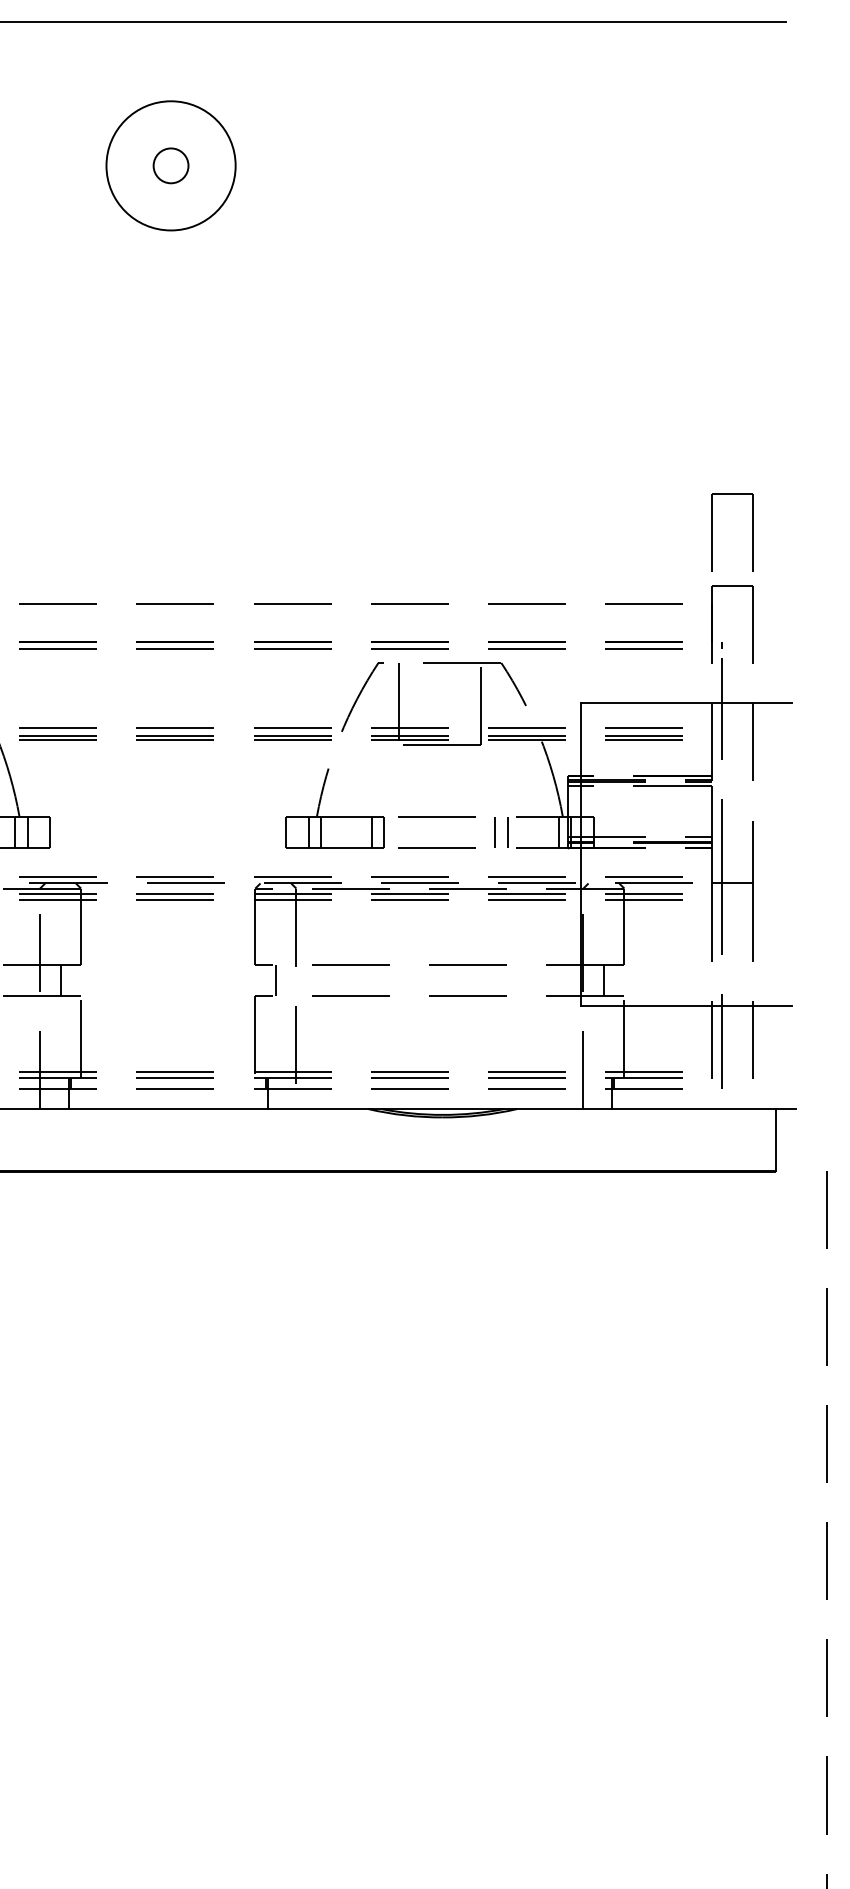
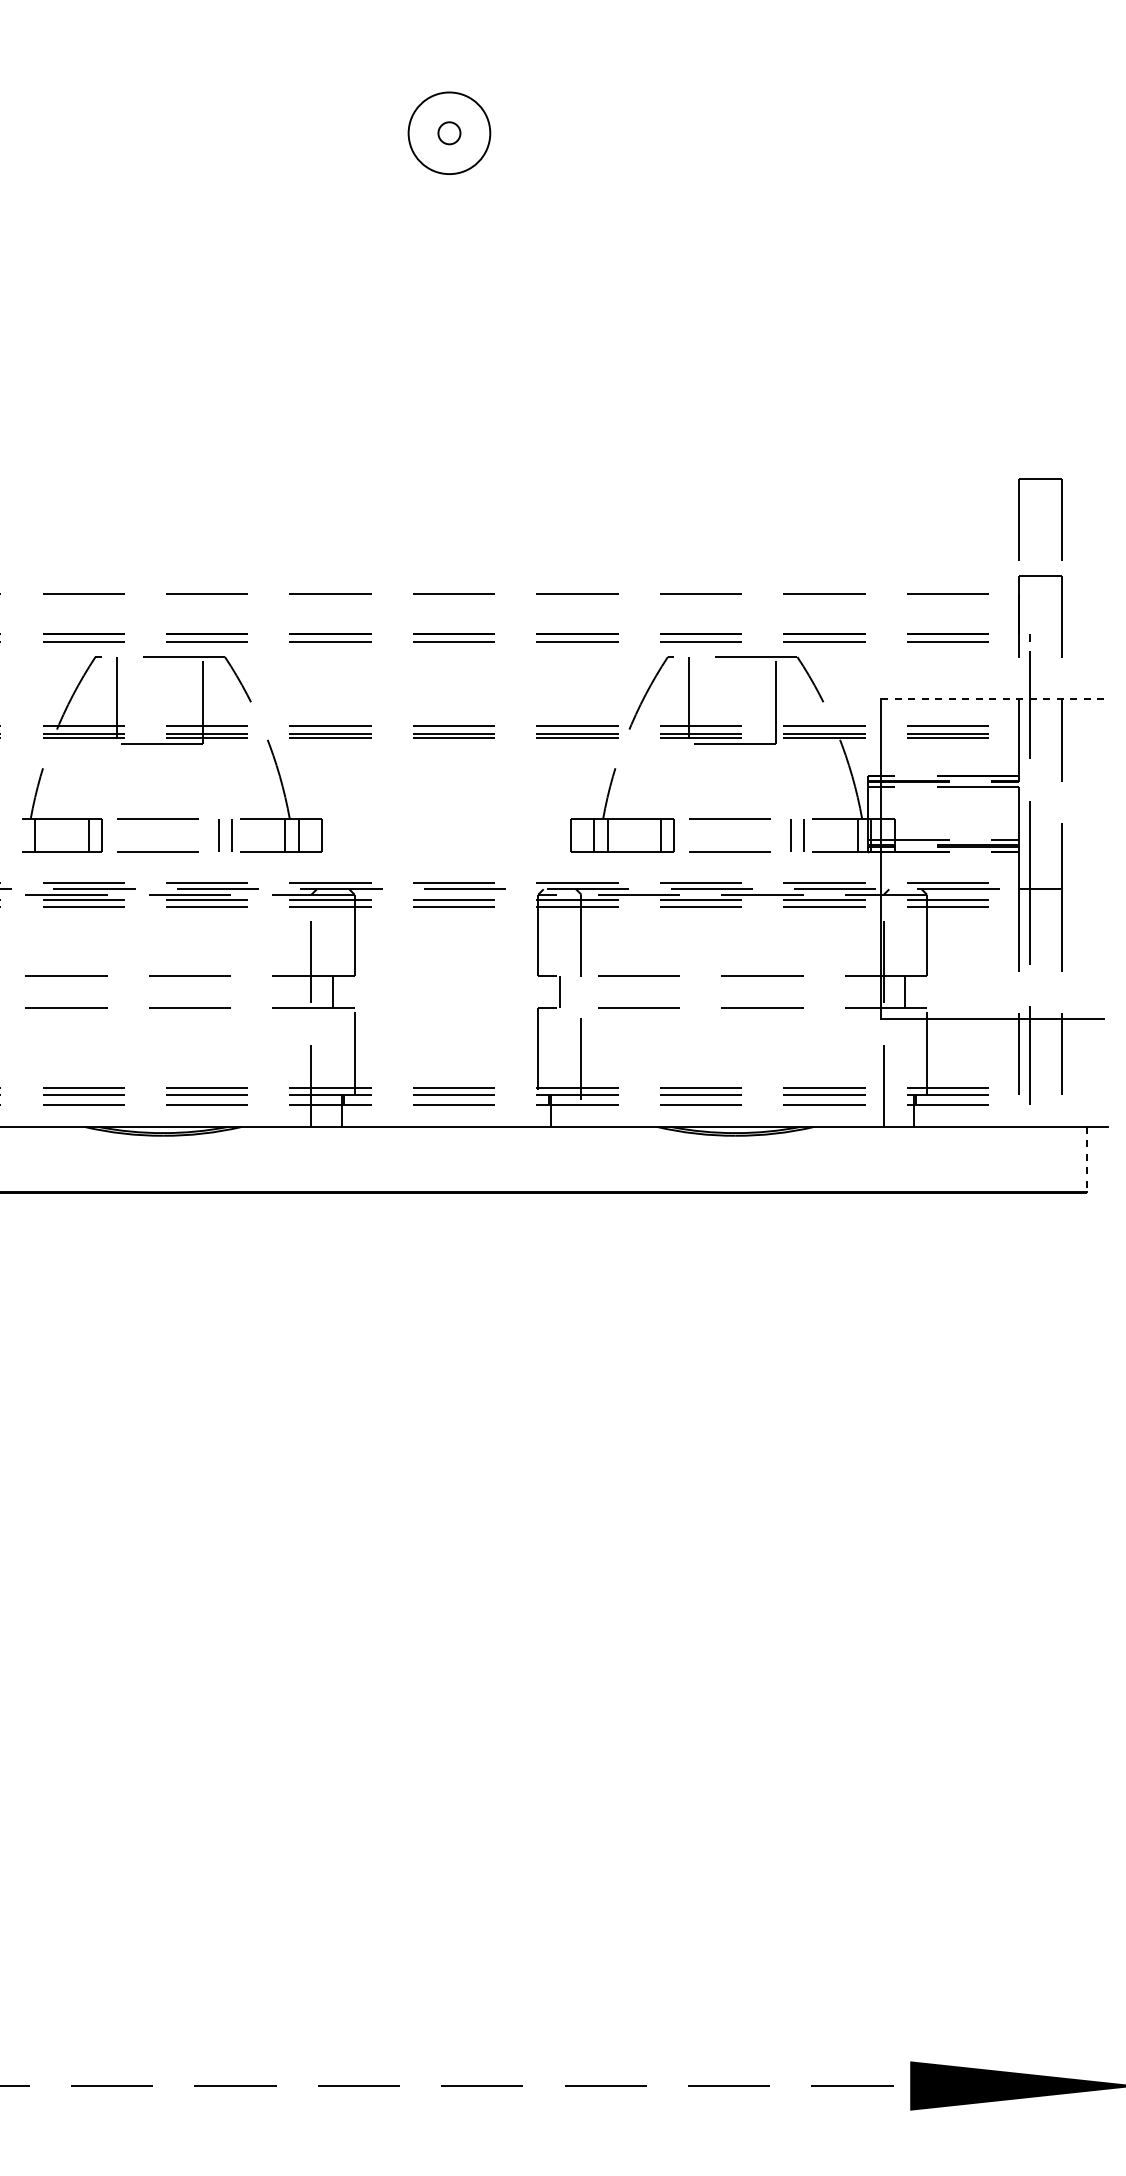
circle: (171, 165) -> (449, 132), size x0.6
circle: (171, 166) -> (449, 133), size x0.6
line: (687, 703) -> (993, 699), solid -> dashed
line: (775, 1139) -> (1086, 1159), solid -> dashed

